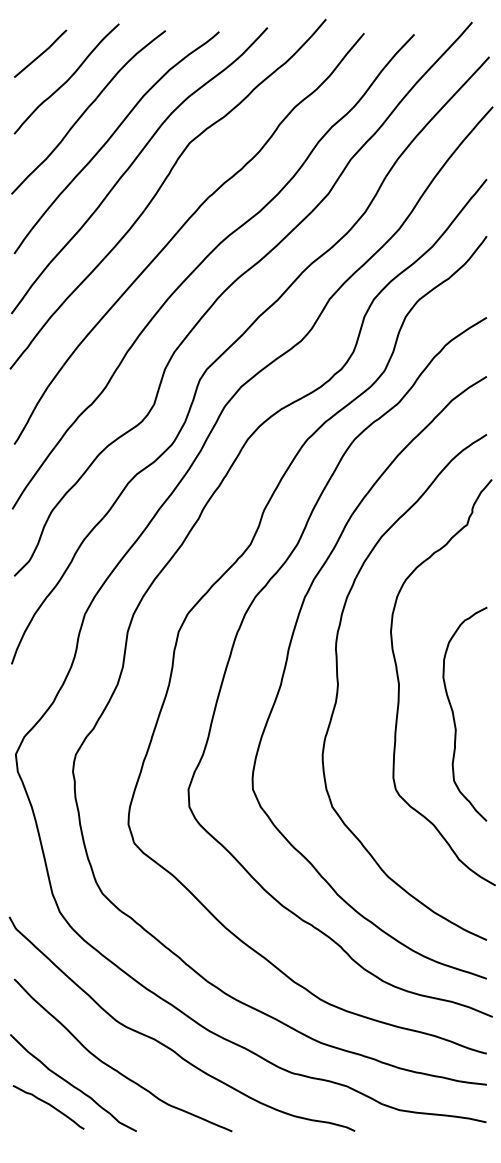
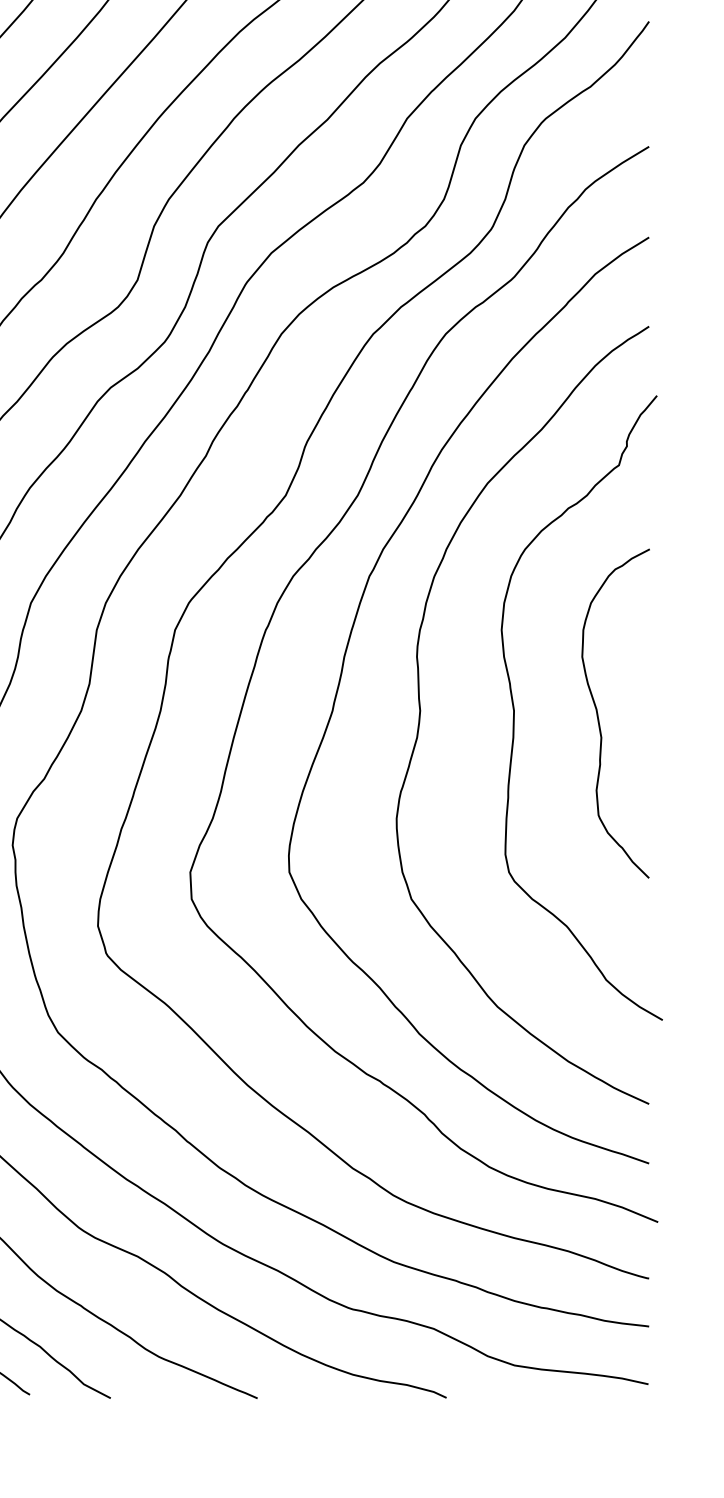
curve: (454, 714) -> (599, 713), moved

